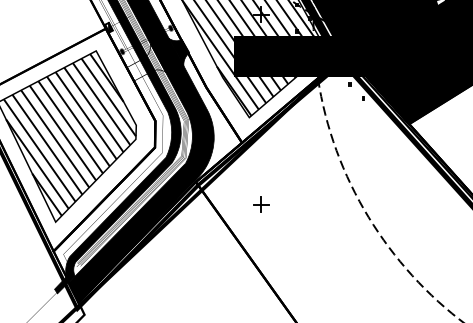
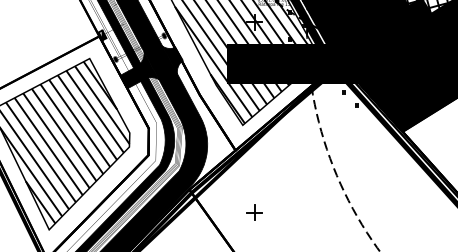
fill: (146, 62) -> (140, 70), added

